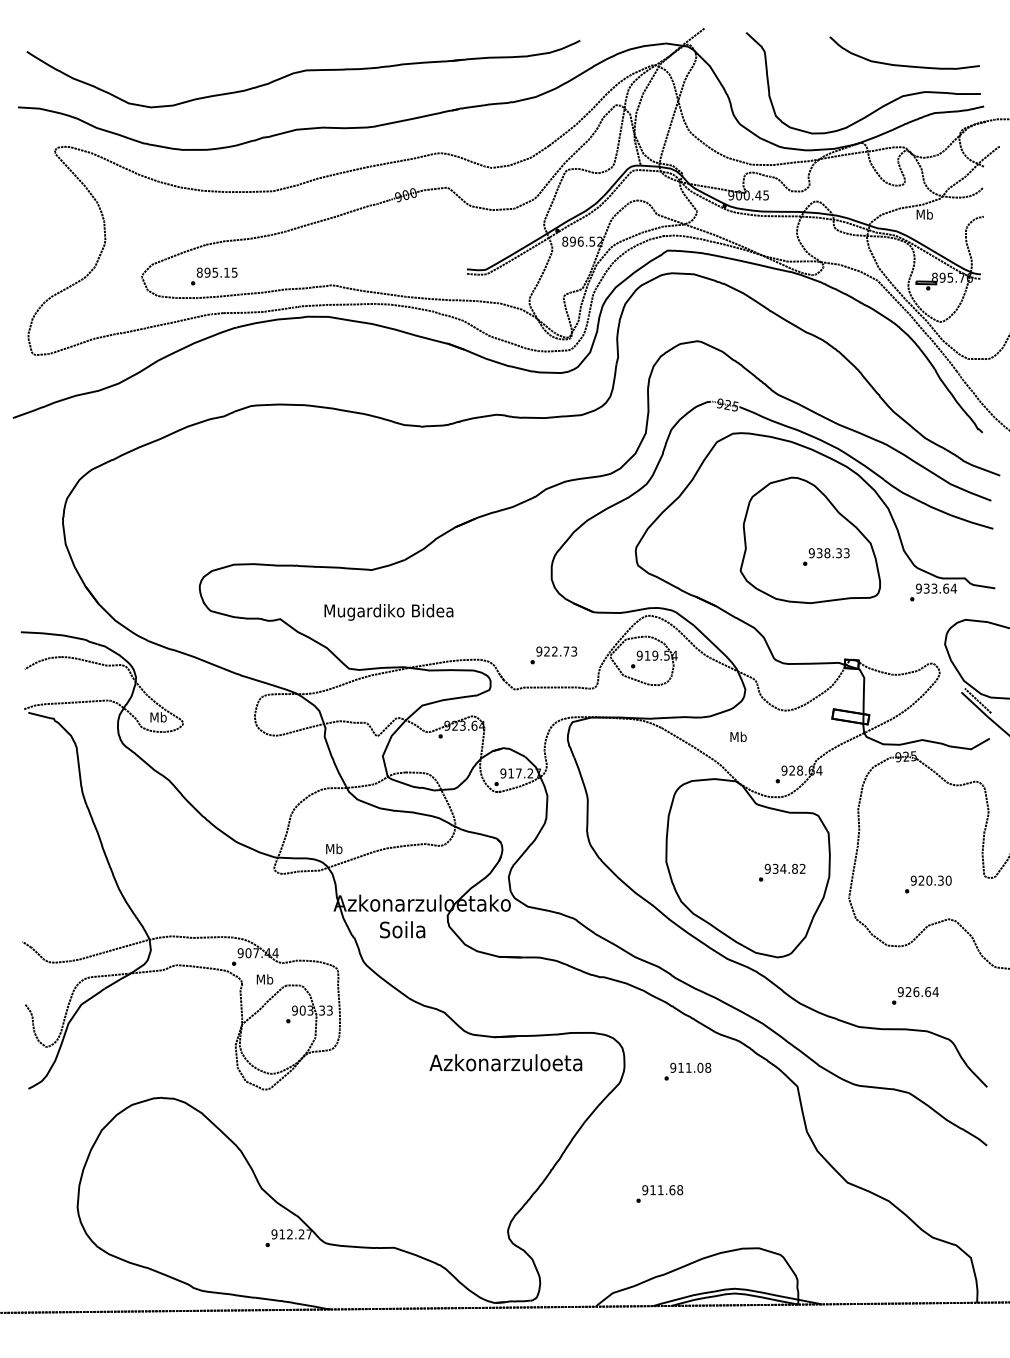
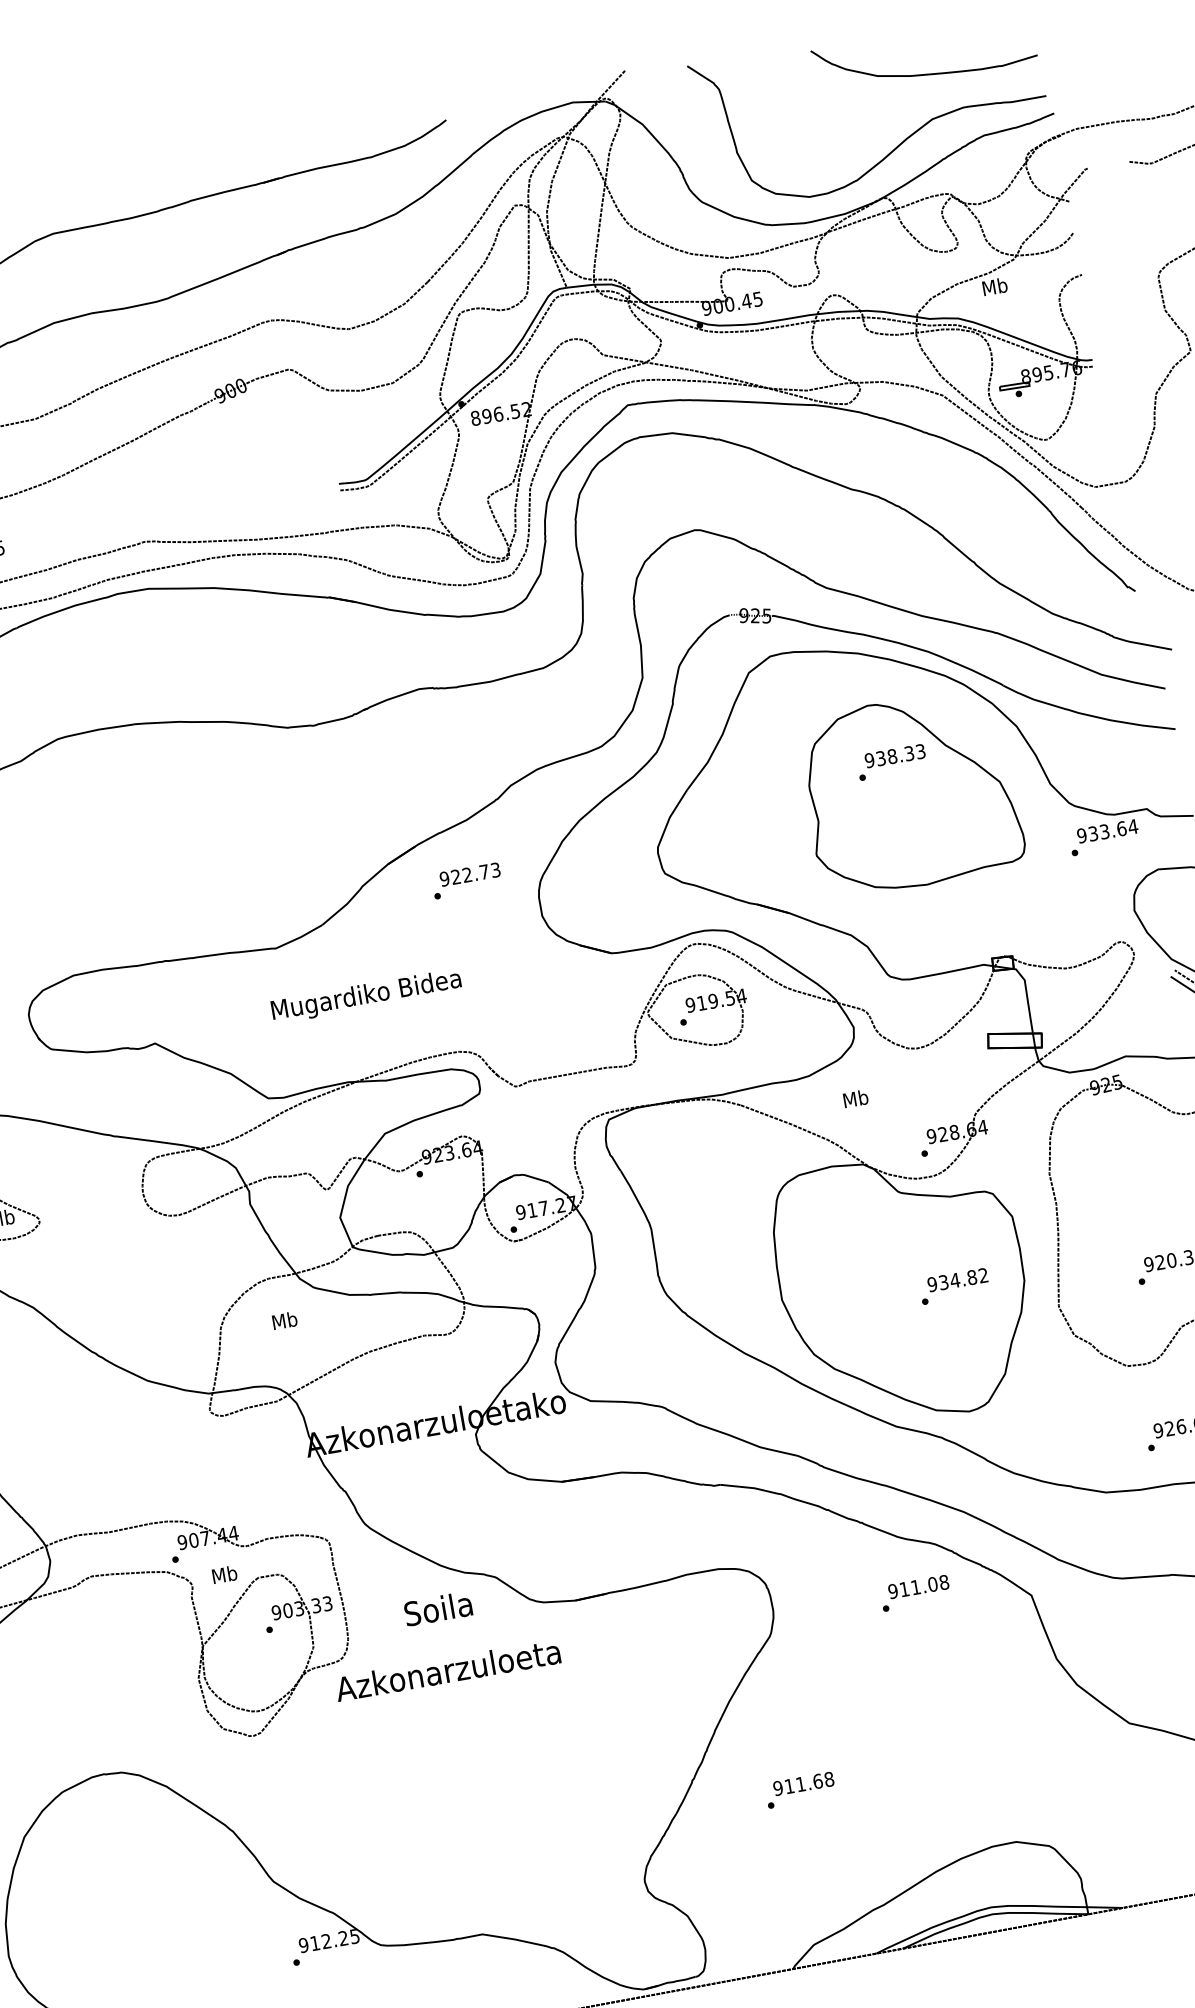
text: (826, 556) -> (891, 761), moved
text: (388, 612) -> (365, 996), moved
text: (553, 655) -> (466, 881), moved
text: (334, 848) -> (285, 1319), moved
text: (402, 929) -> (438, 1608), moved
text: (505, 1062) -> (447, 1670), moved
text: (687, 1071) -> (914, 1593), moved
text: (659, 1193) -> (799, 1789), moved
text: (309, 1234) -> (355, 1936), 912.27 -> 912.25

